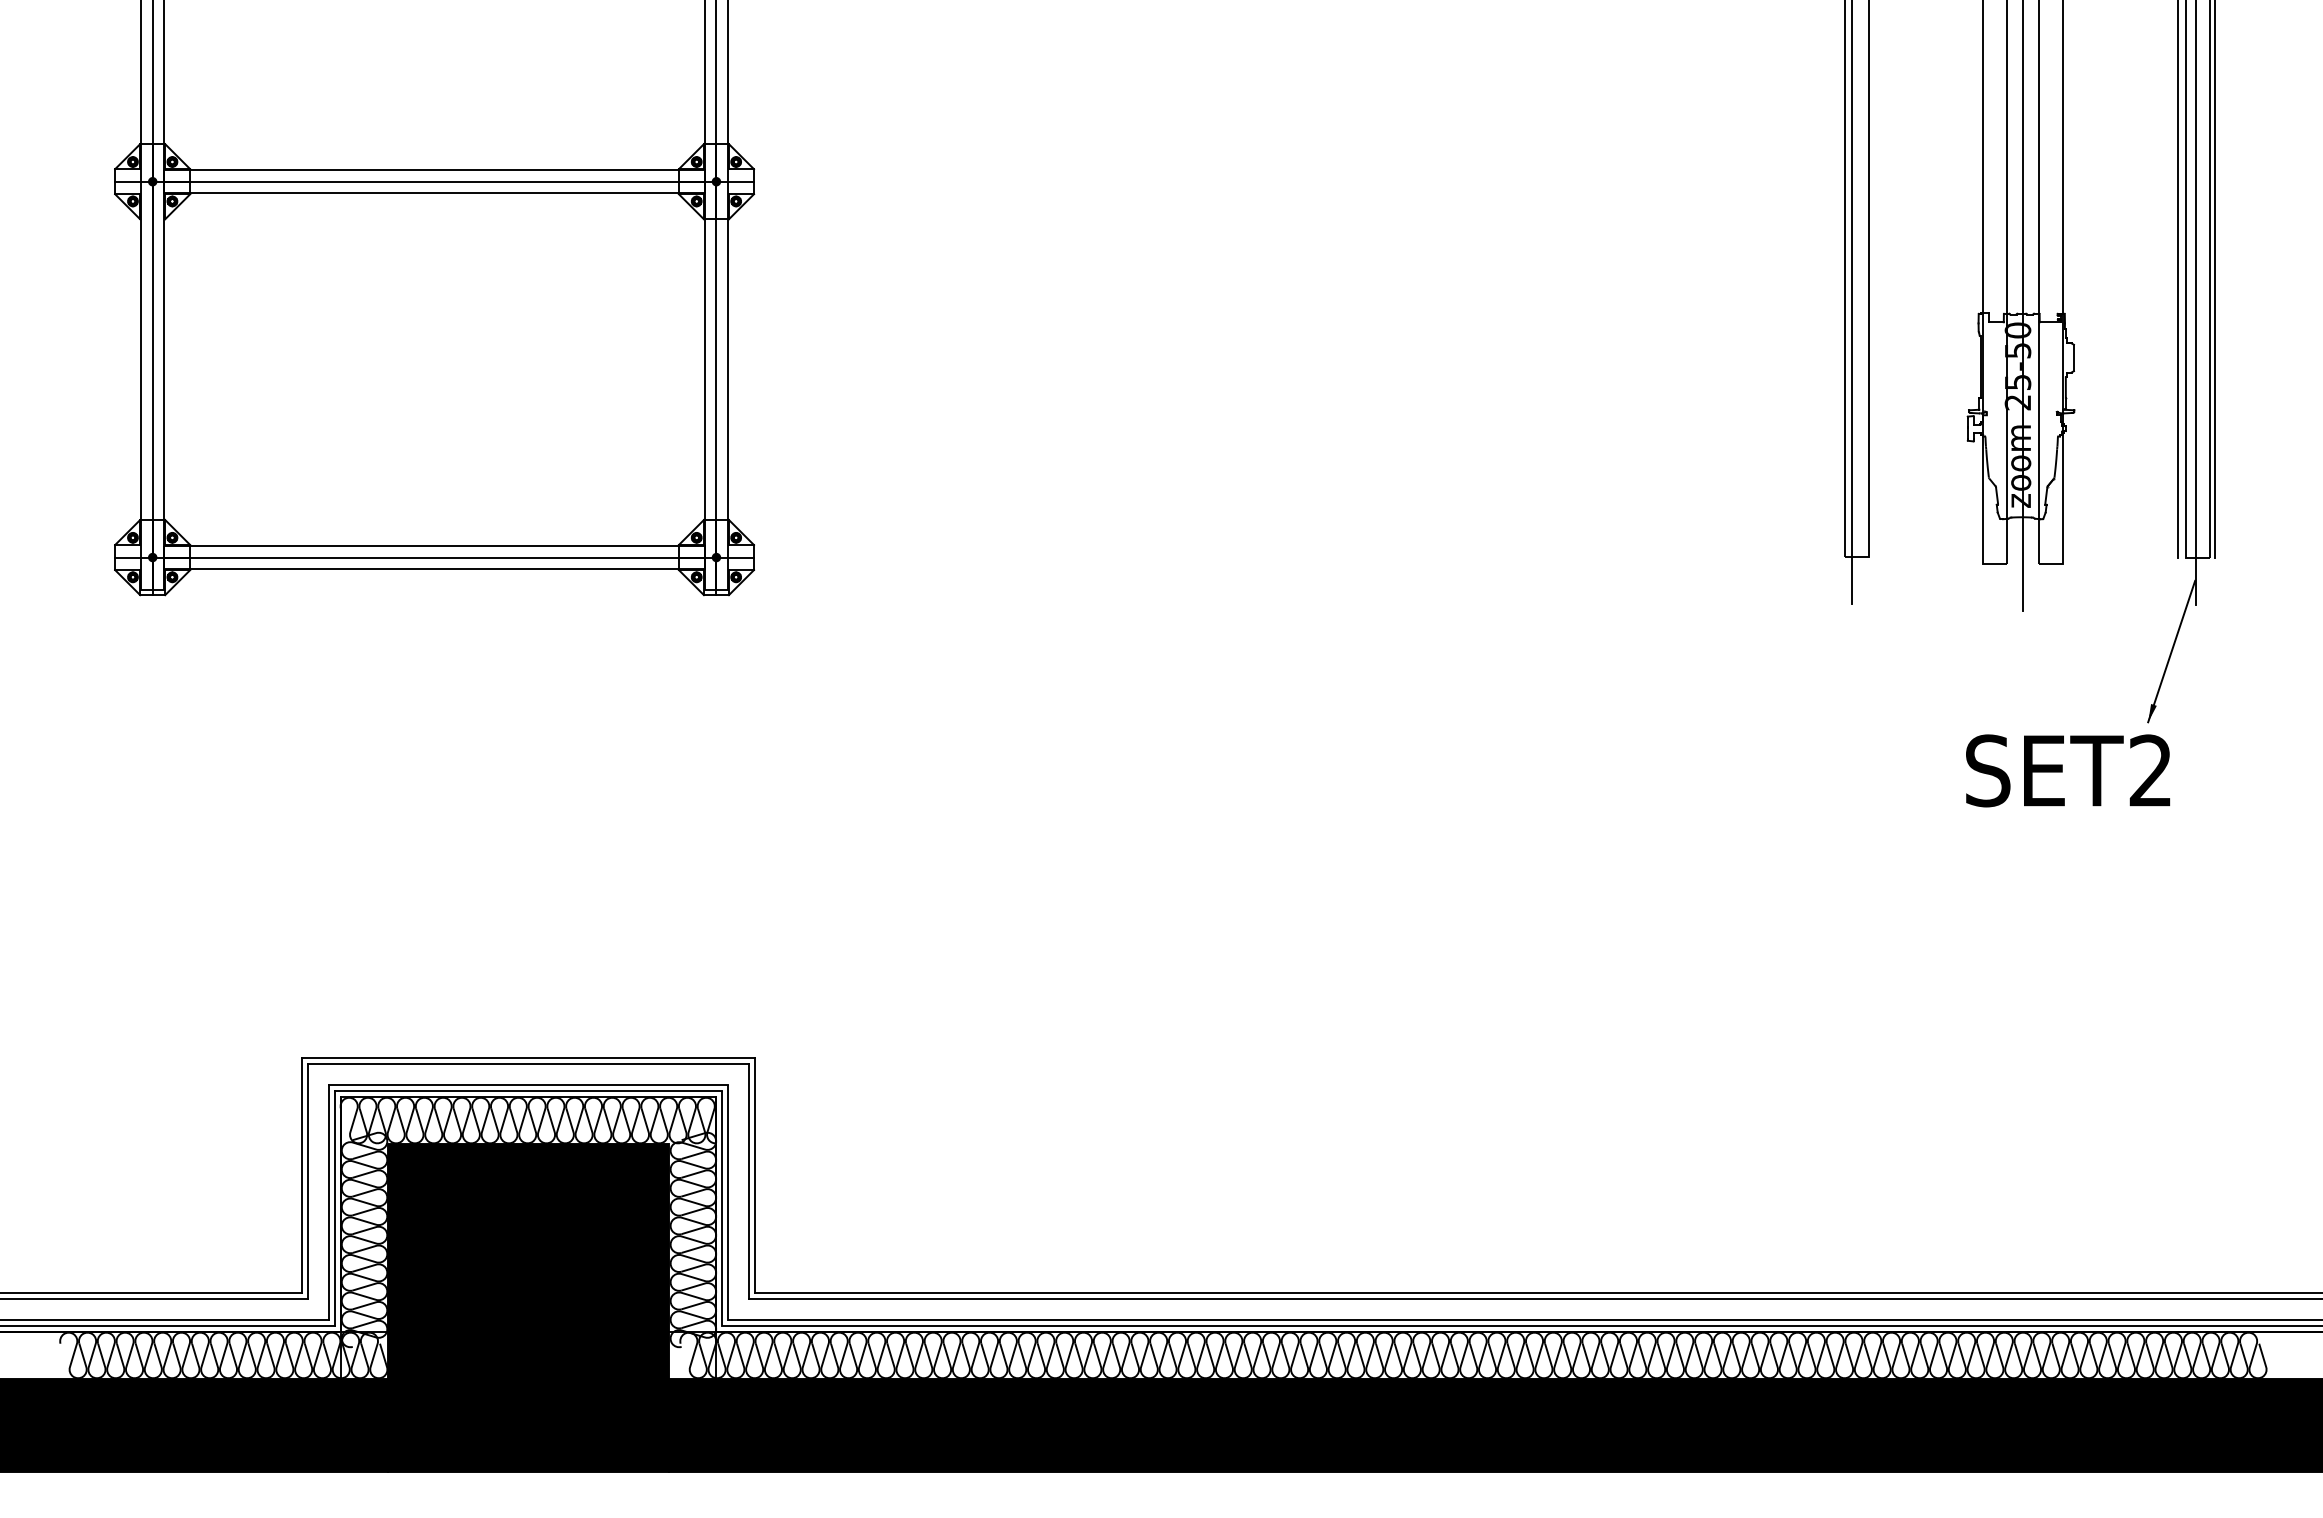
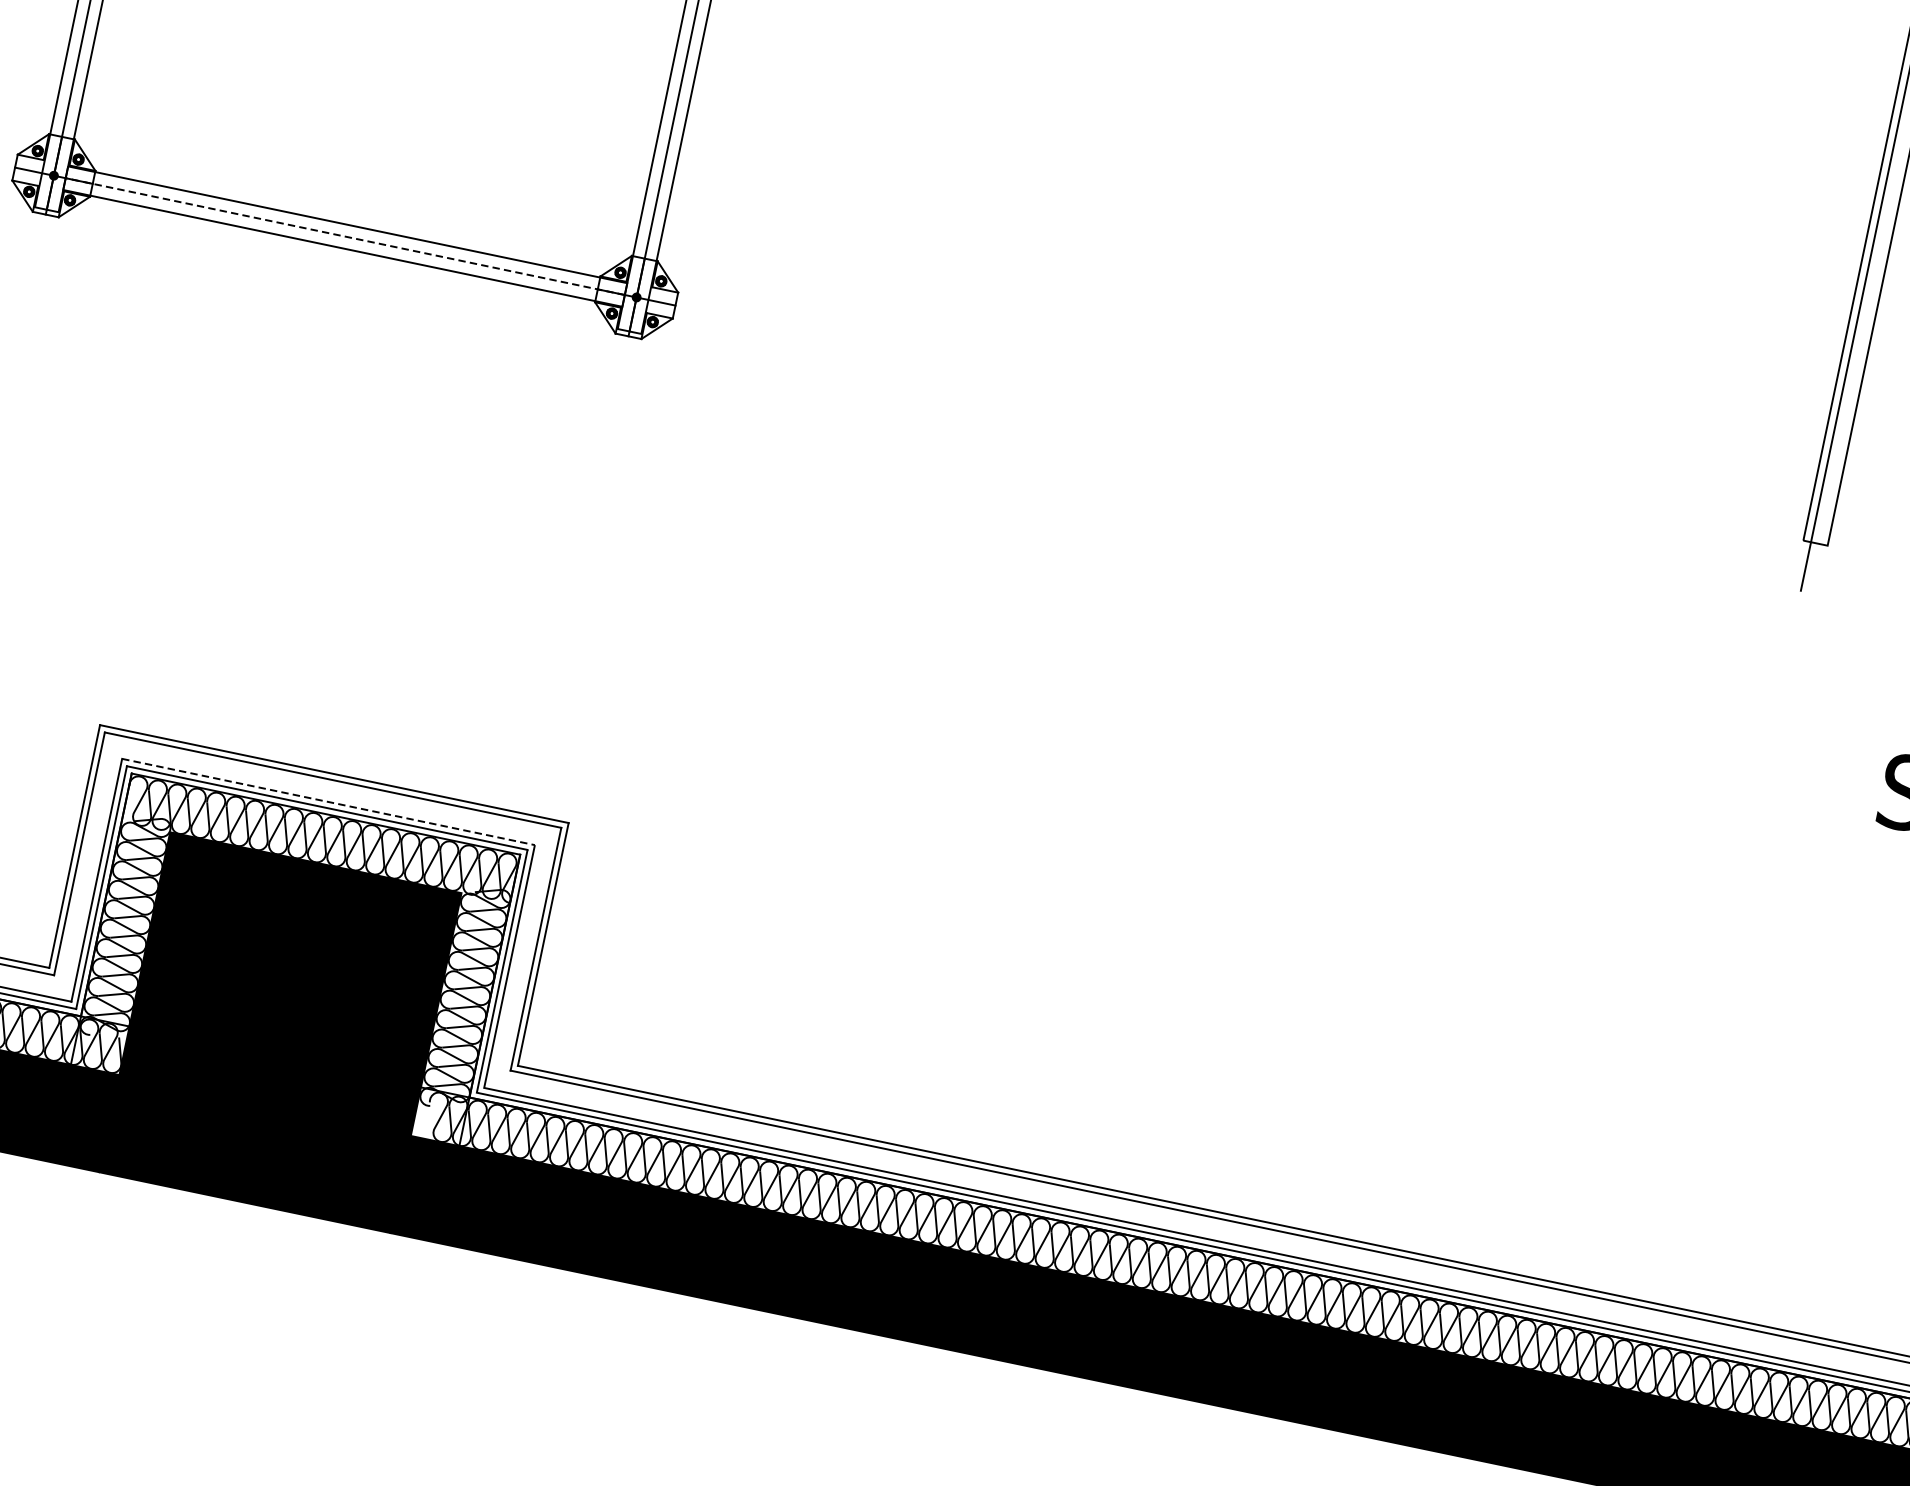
line: (434, 557) -> (345, 236), solid -> dashed
line: (528, 1084) -> (328, 801), solid -> dashed

